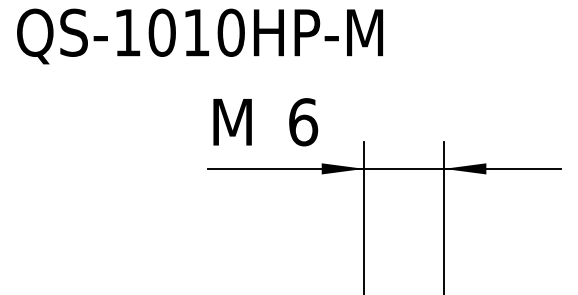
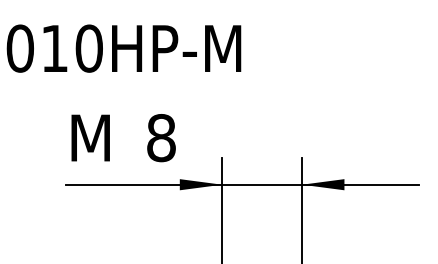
text: (303, 122) -> (161, 138), 6 -> 8

